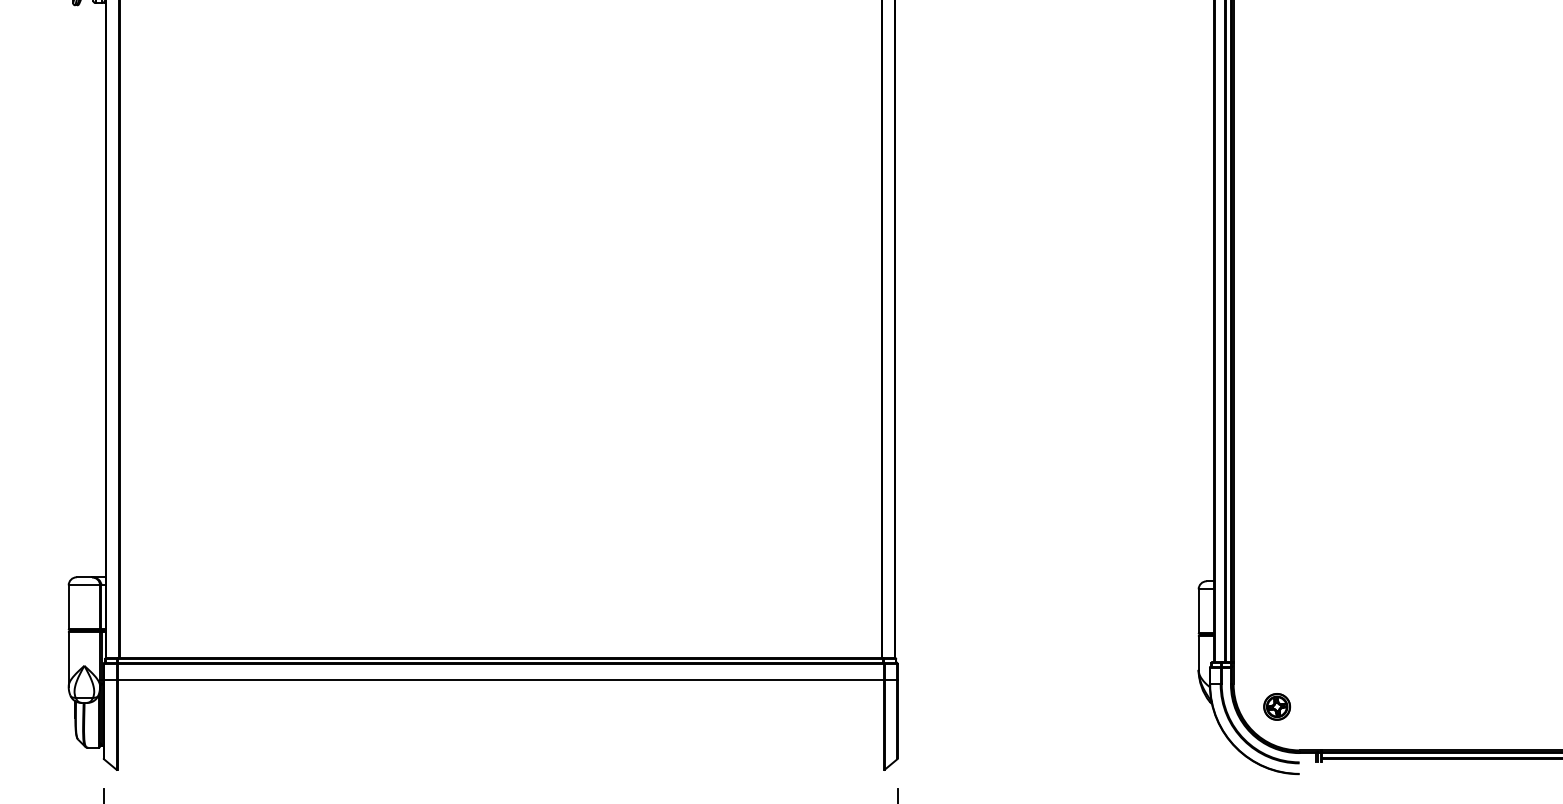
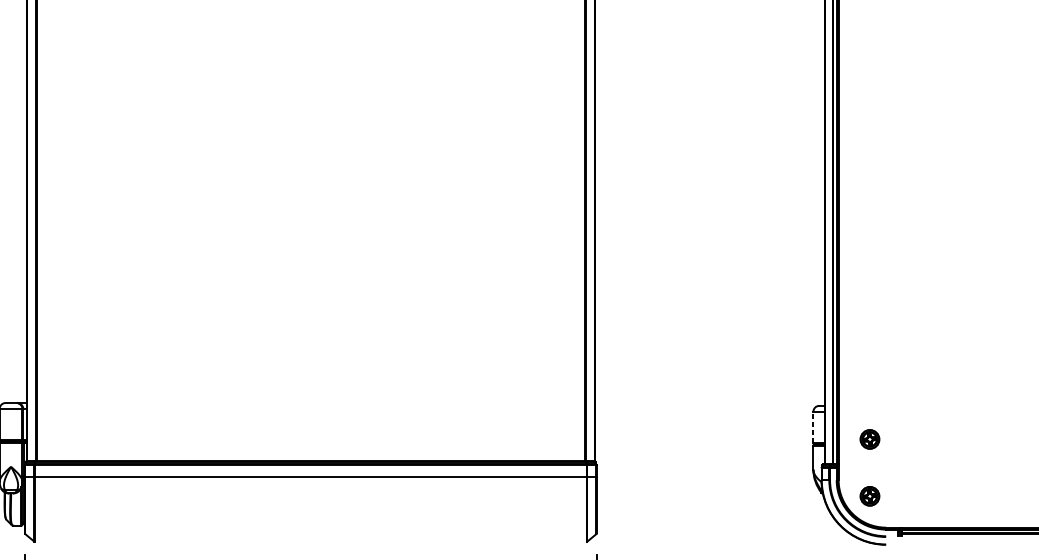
line: (1198, 611) -> (813, 427), solid -> dashed
part: (1276, 627) -> (869, 439), added

